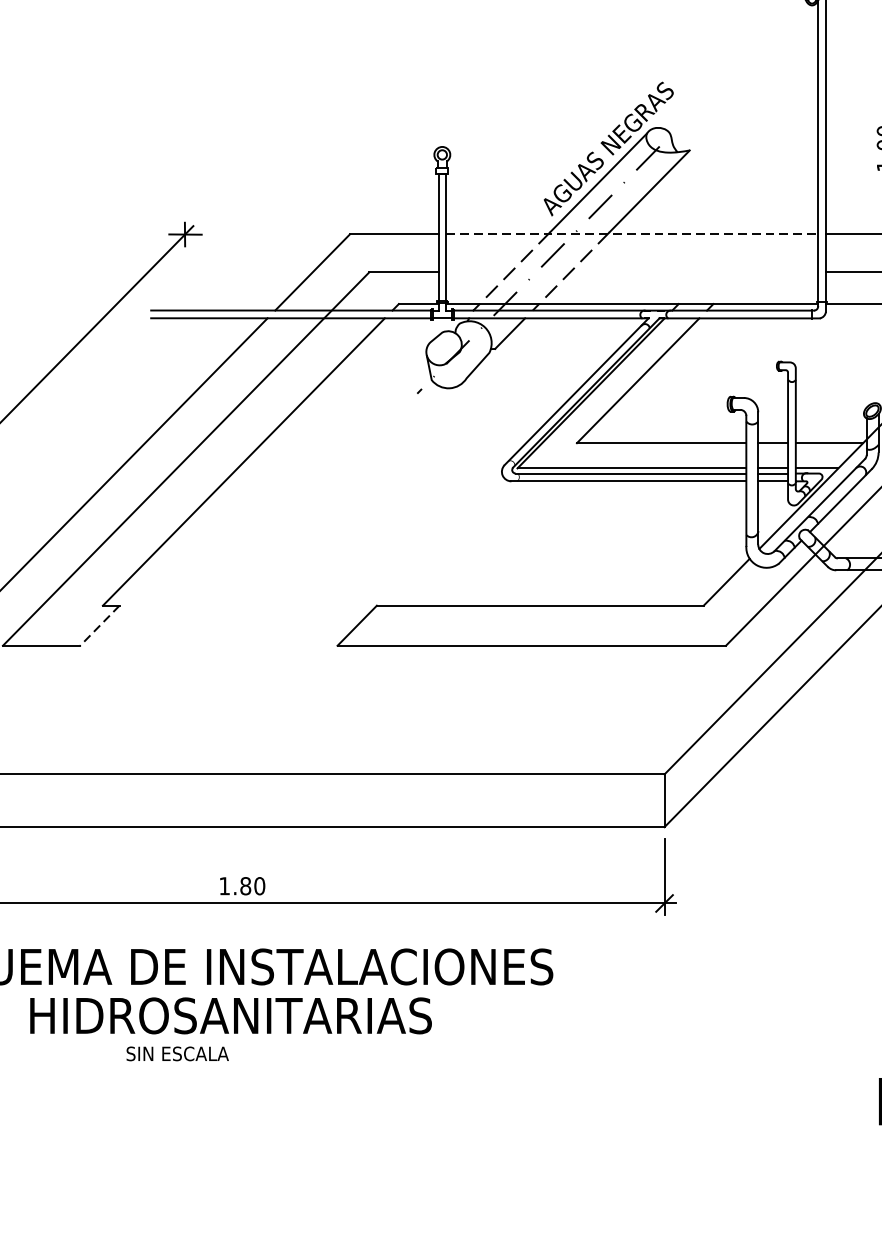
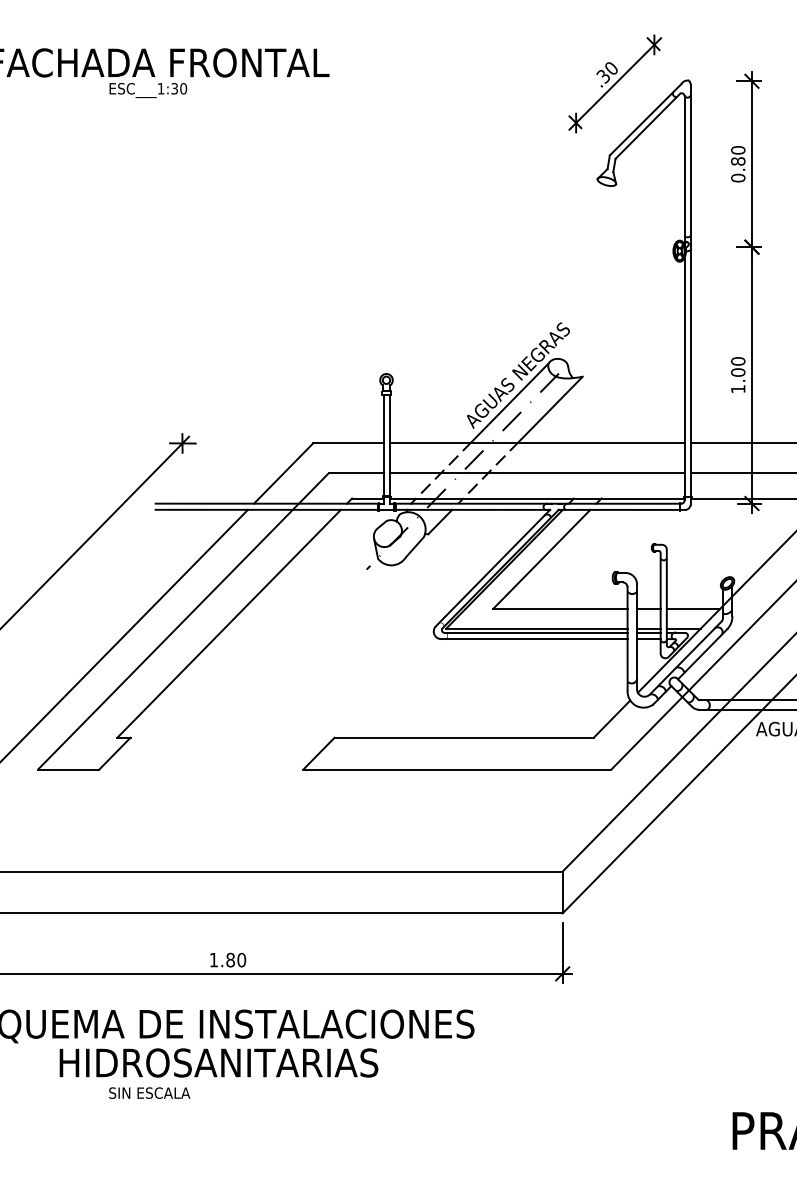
line: (632, 234) -> (537, 443), dashed -> solid
line: (631, 272) -> (536, 473), added
line: (99, 625) -> (114, 753), dashed -> solid
text: (177, 1053) -> (149, 1092), moved

